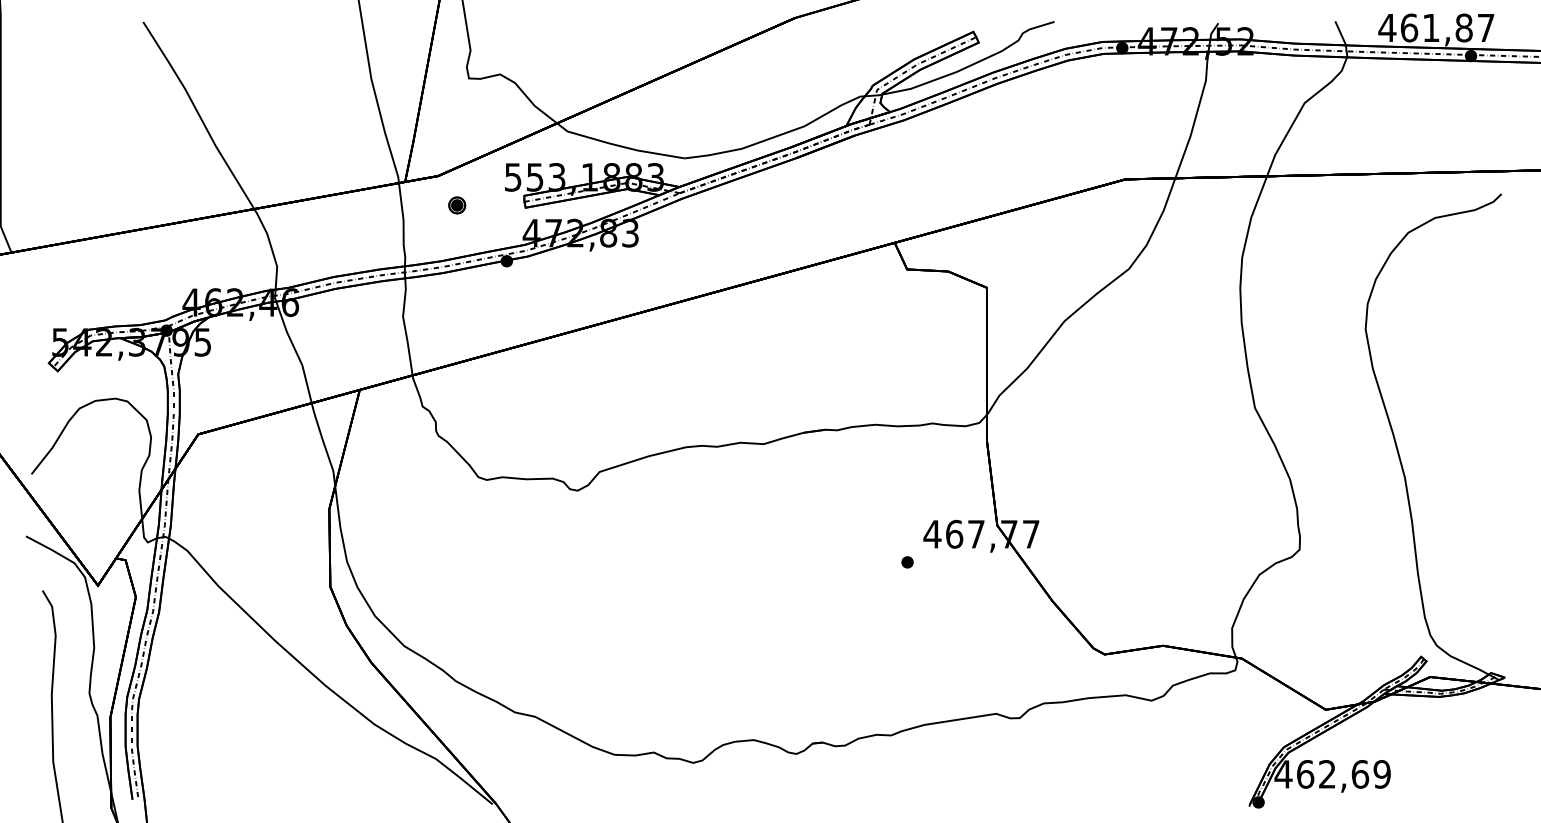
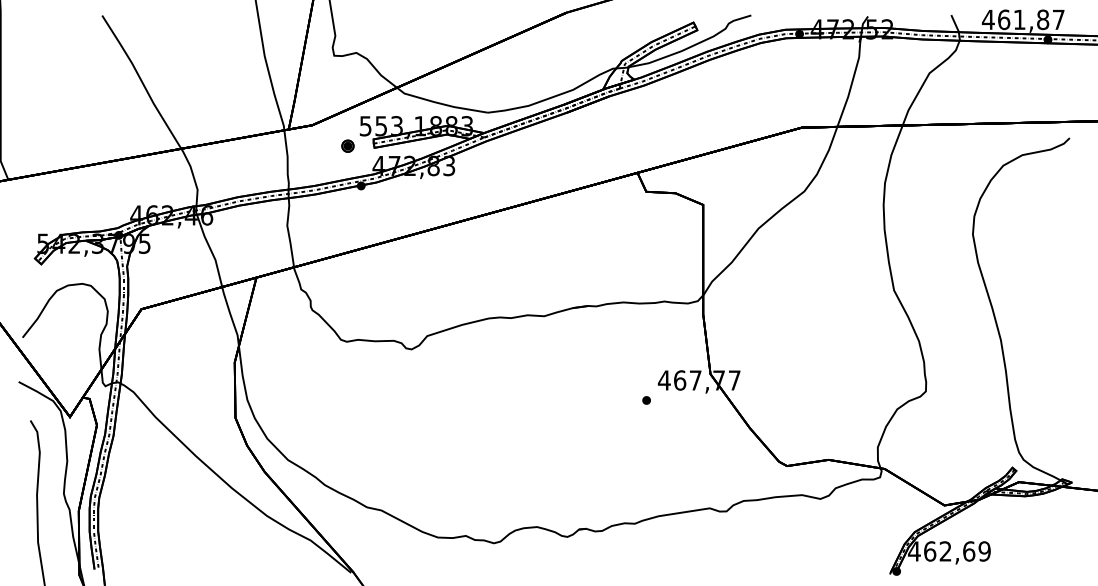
part: (457, 205) -> (348, 146), moved

